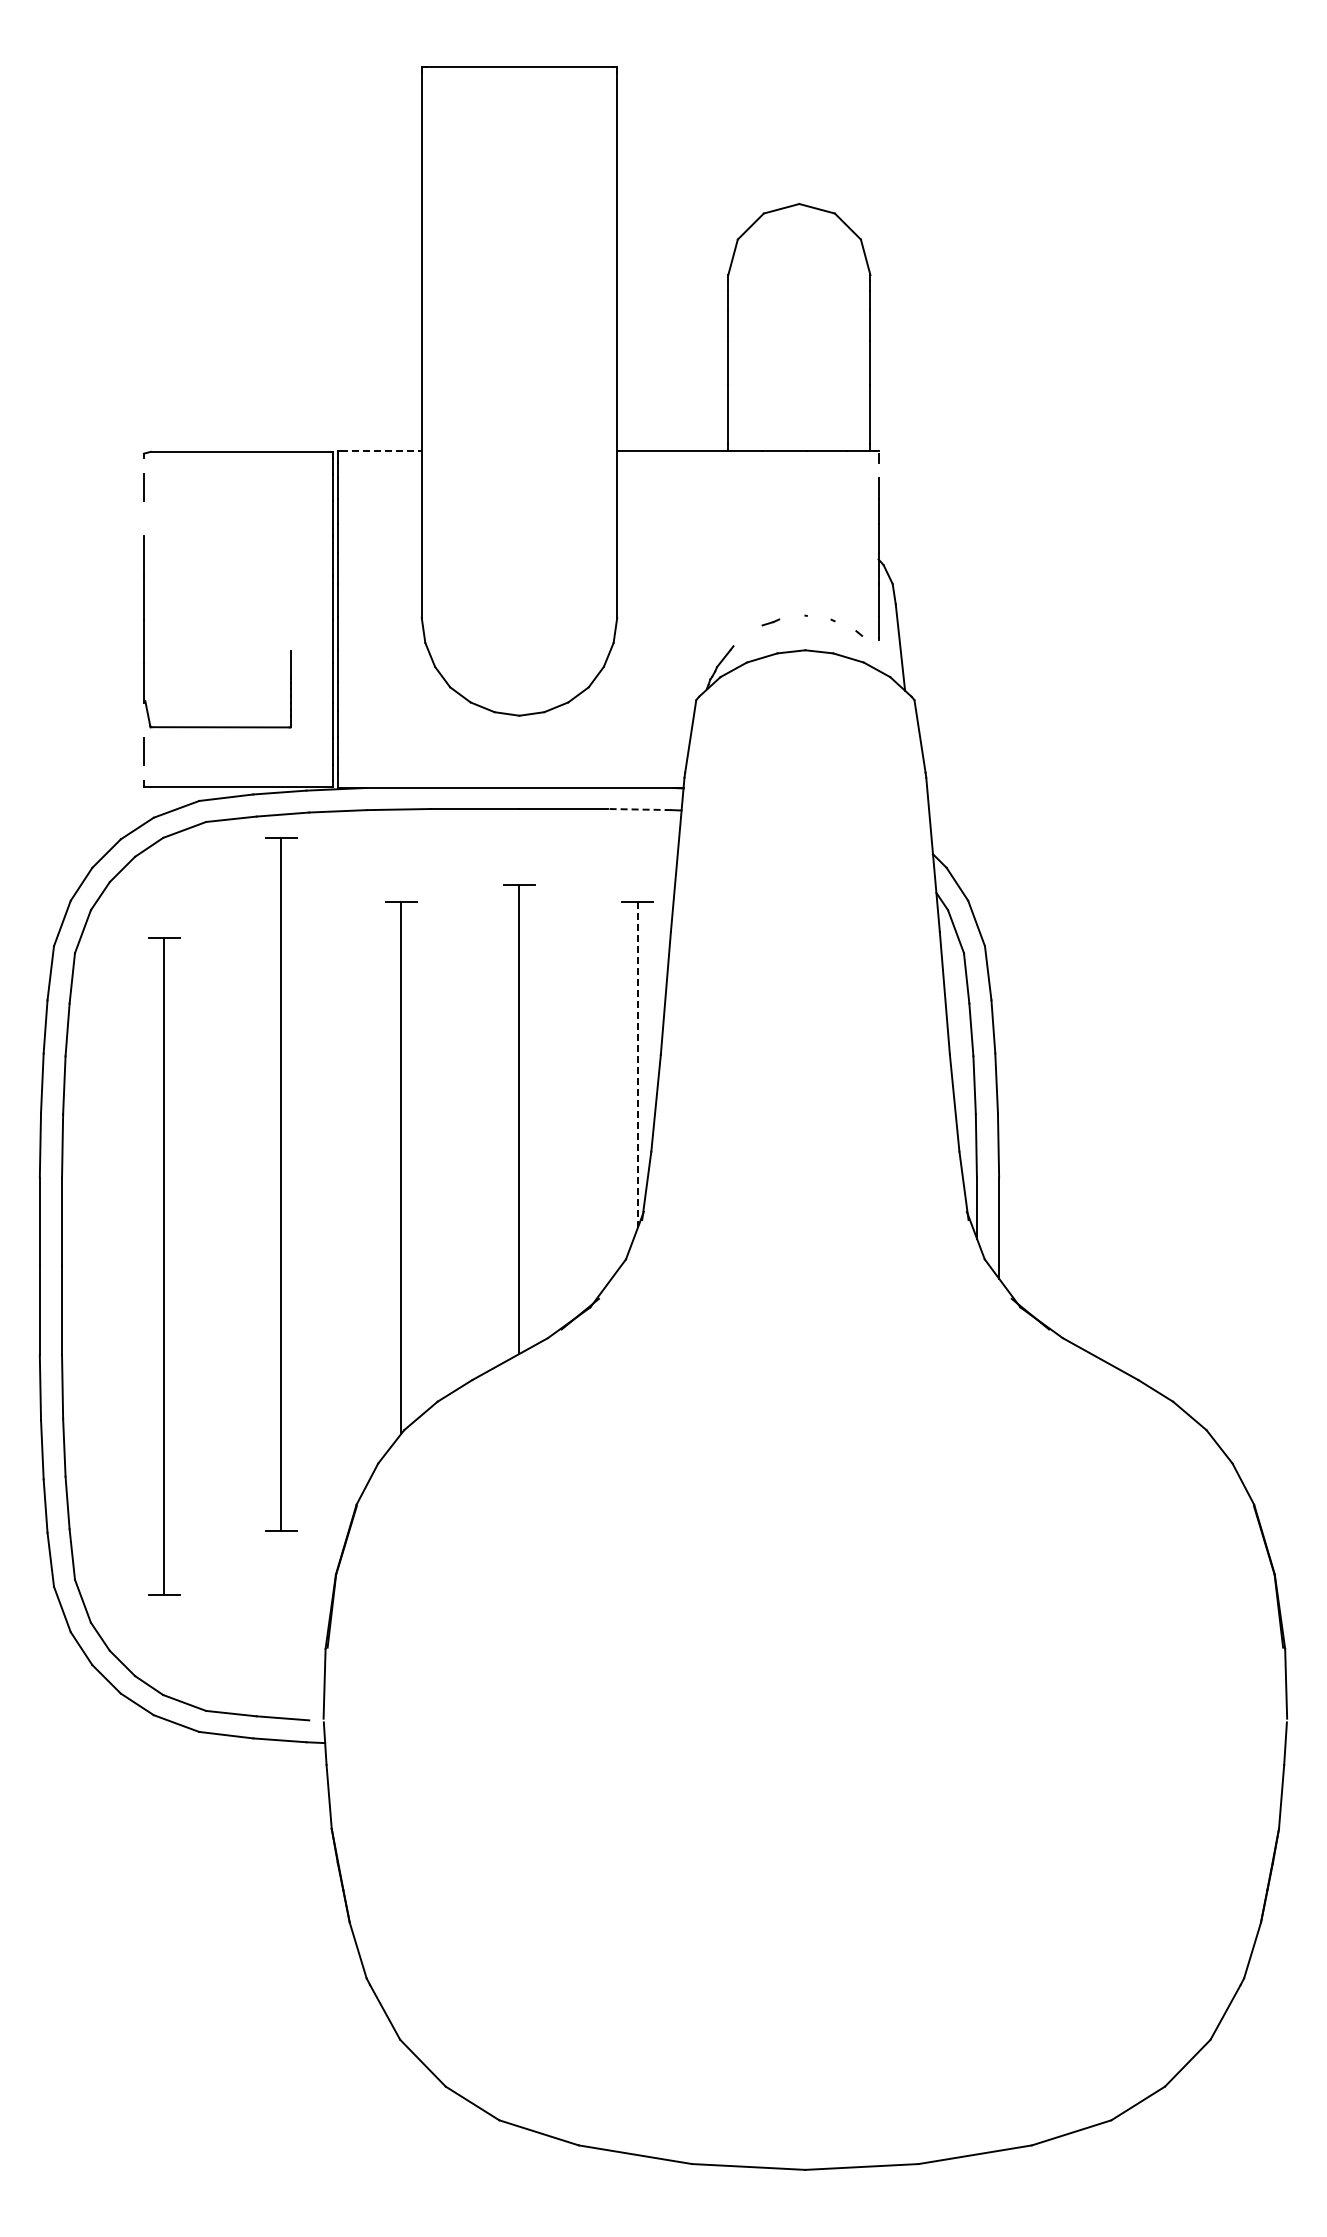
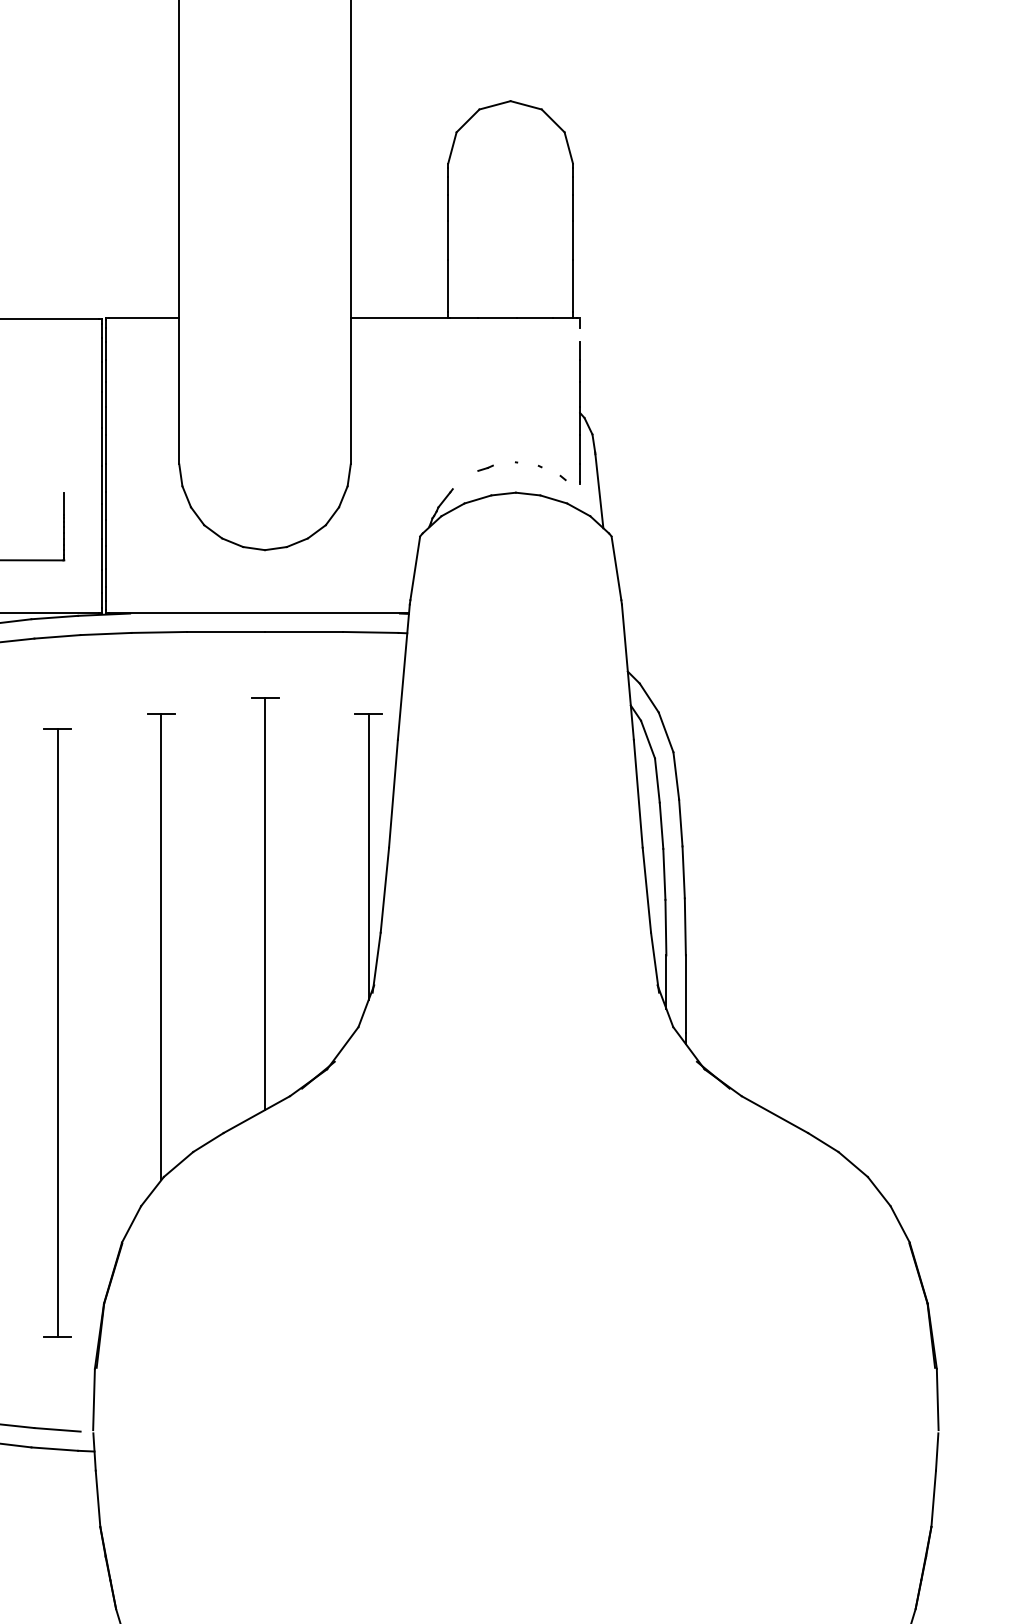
line: (382, 451) -> (144, 318), dashed -> solid
line: (639, 809) -> (370, 632), dashed -> solid
line: (637, 1065) -> (368, 857), dashed -> solid
part: (281, 1184) -> (57, 1033), moved

